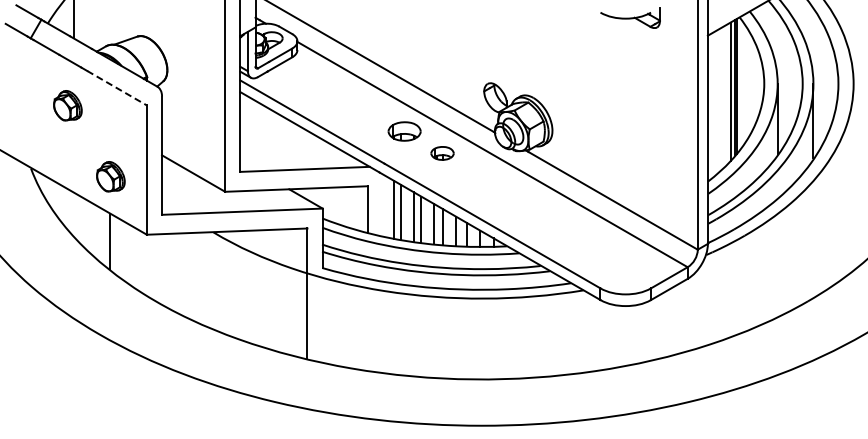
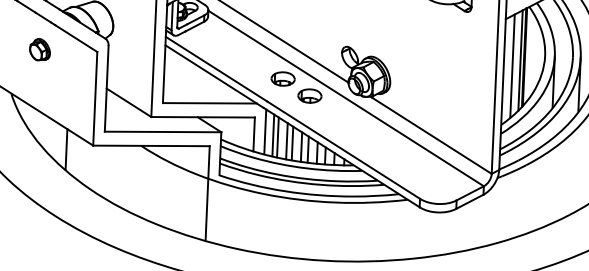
line: (117, 88) -> (76, 38), dashed -> solid
line: (719, 99) -> (512, 65), added
part: (442, 153) -> (309, 96), size x1.43
part: (110, 176) -> (68, 102), removed
line: (383, 205) -> (265, 131), added

